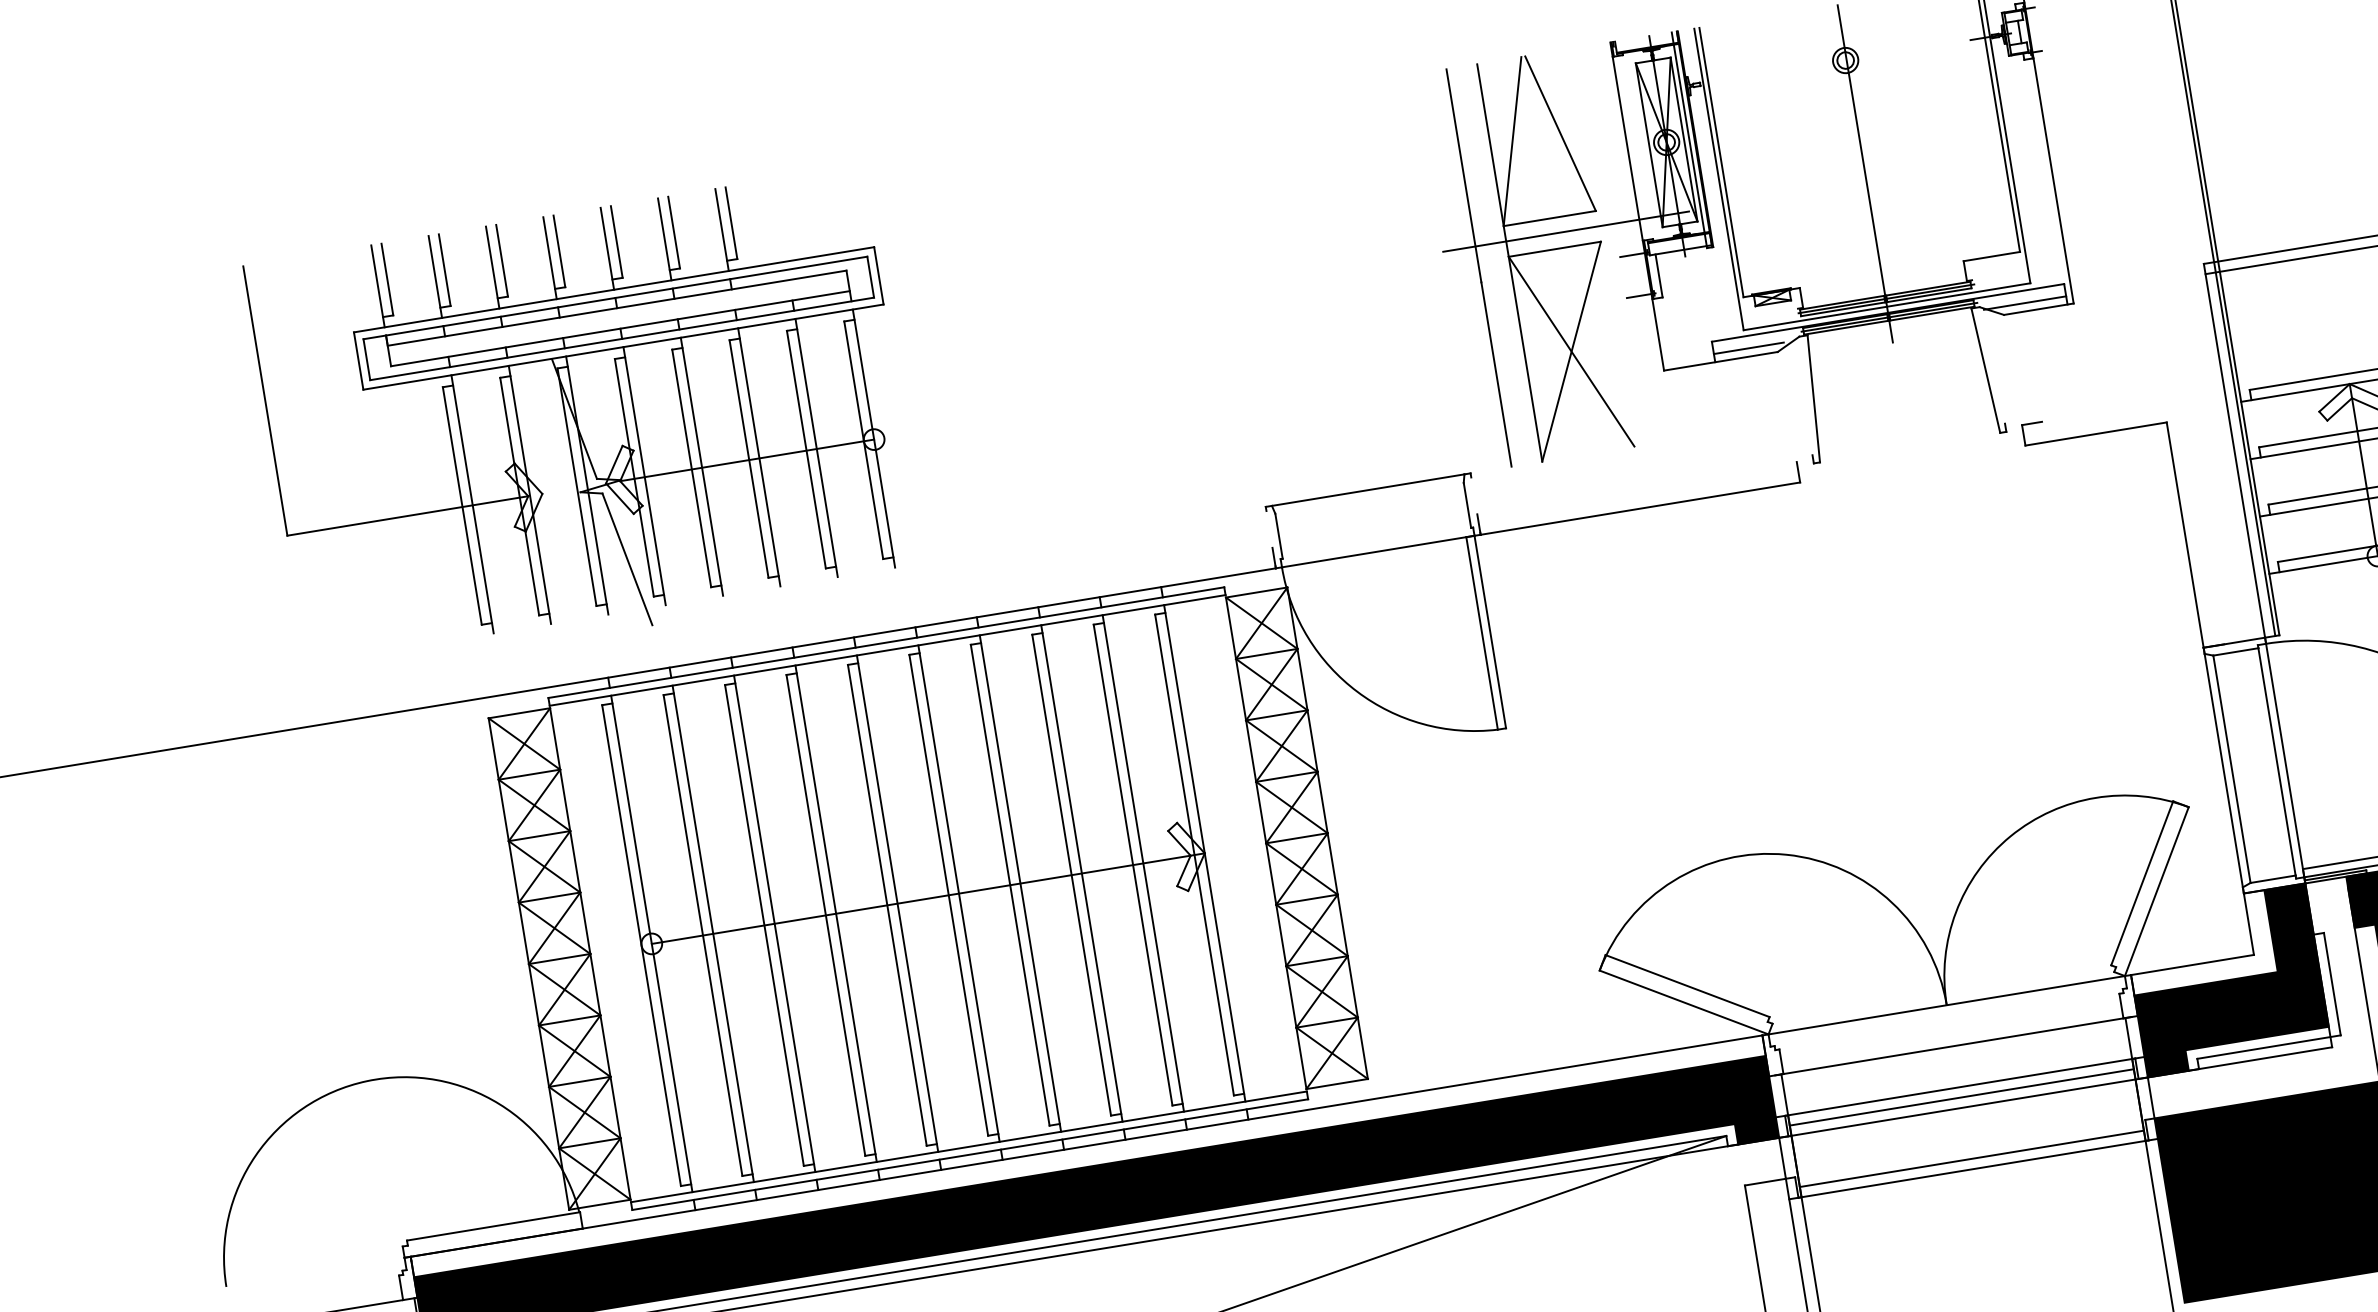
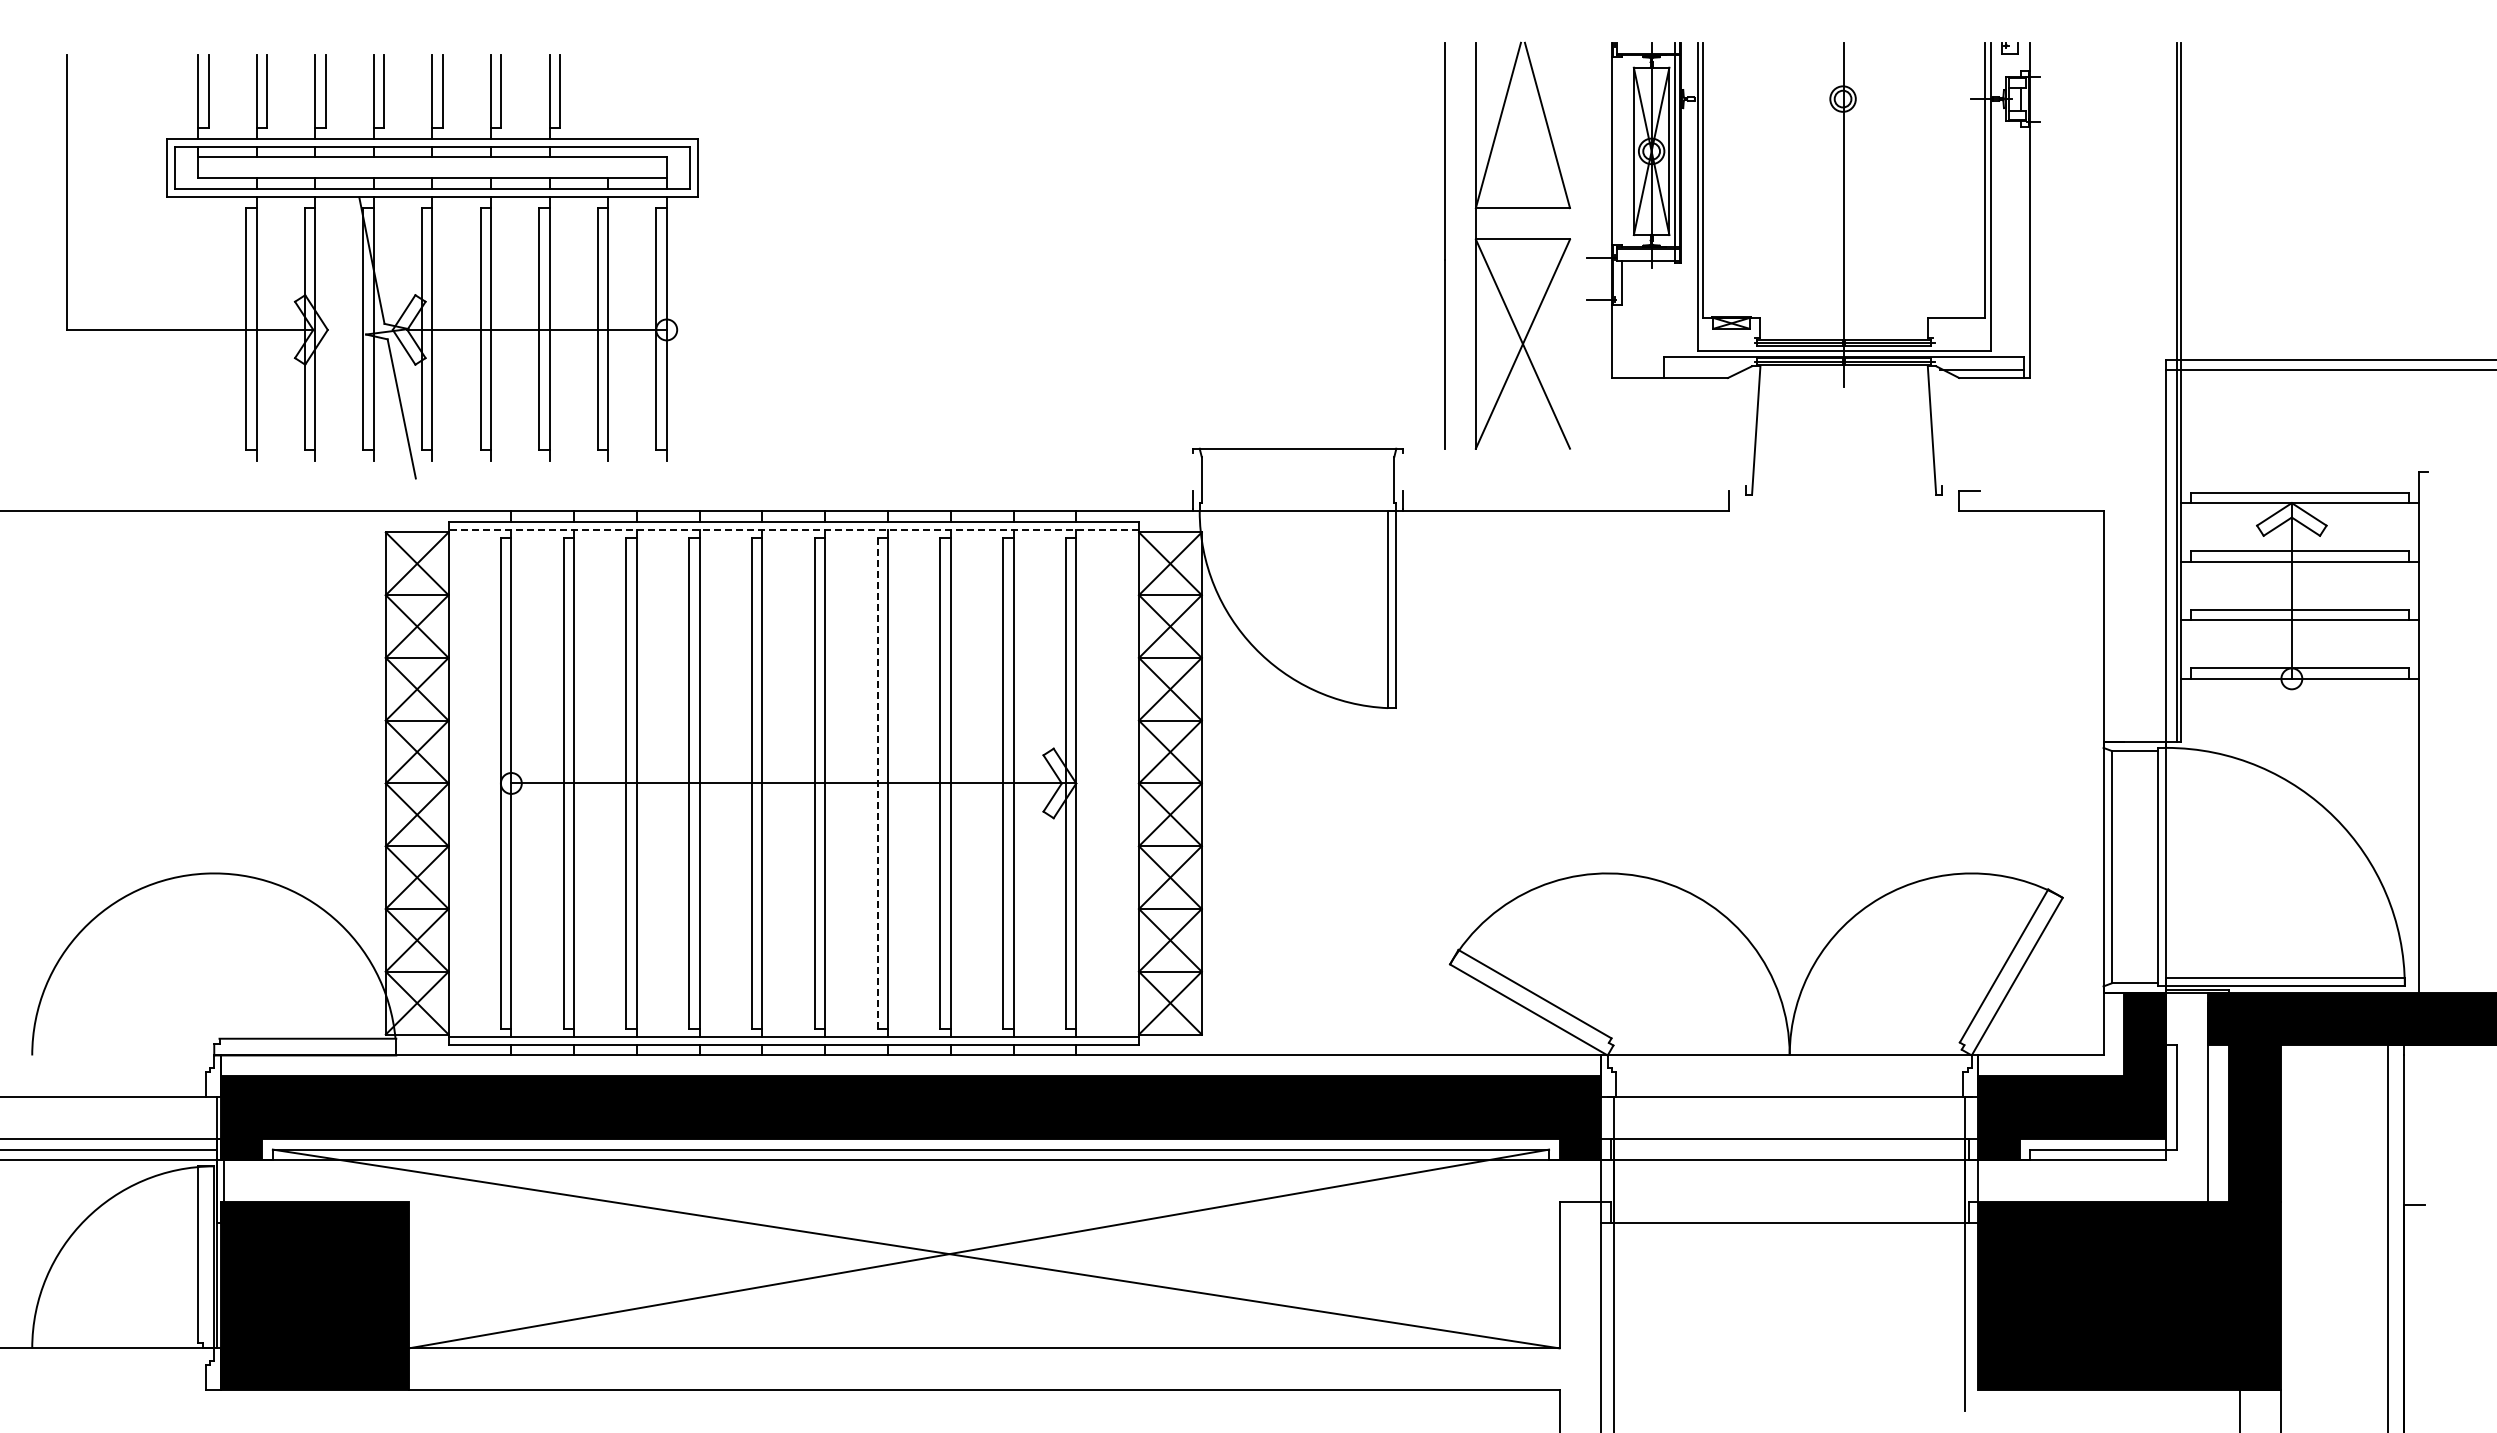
line: (1565, 231) -> (1536, 223), removed
line: (1748, 348) -> (1699, 369), removed
part: (585, 423) -> (382, 266), moved
line: (887, 650) -> (793, 529), solid -> dashed
line: (1010, 885) -> (877, 783), solid -> dashed
line: (1961, 1097) -> (1789, 1149), removed
line: (1971, 1158) -> (1789, 1212), removed

